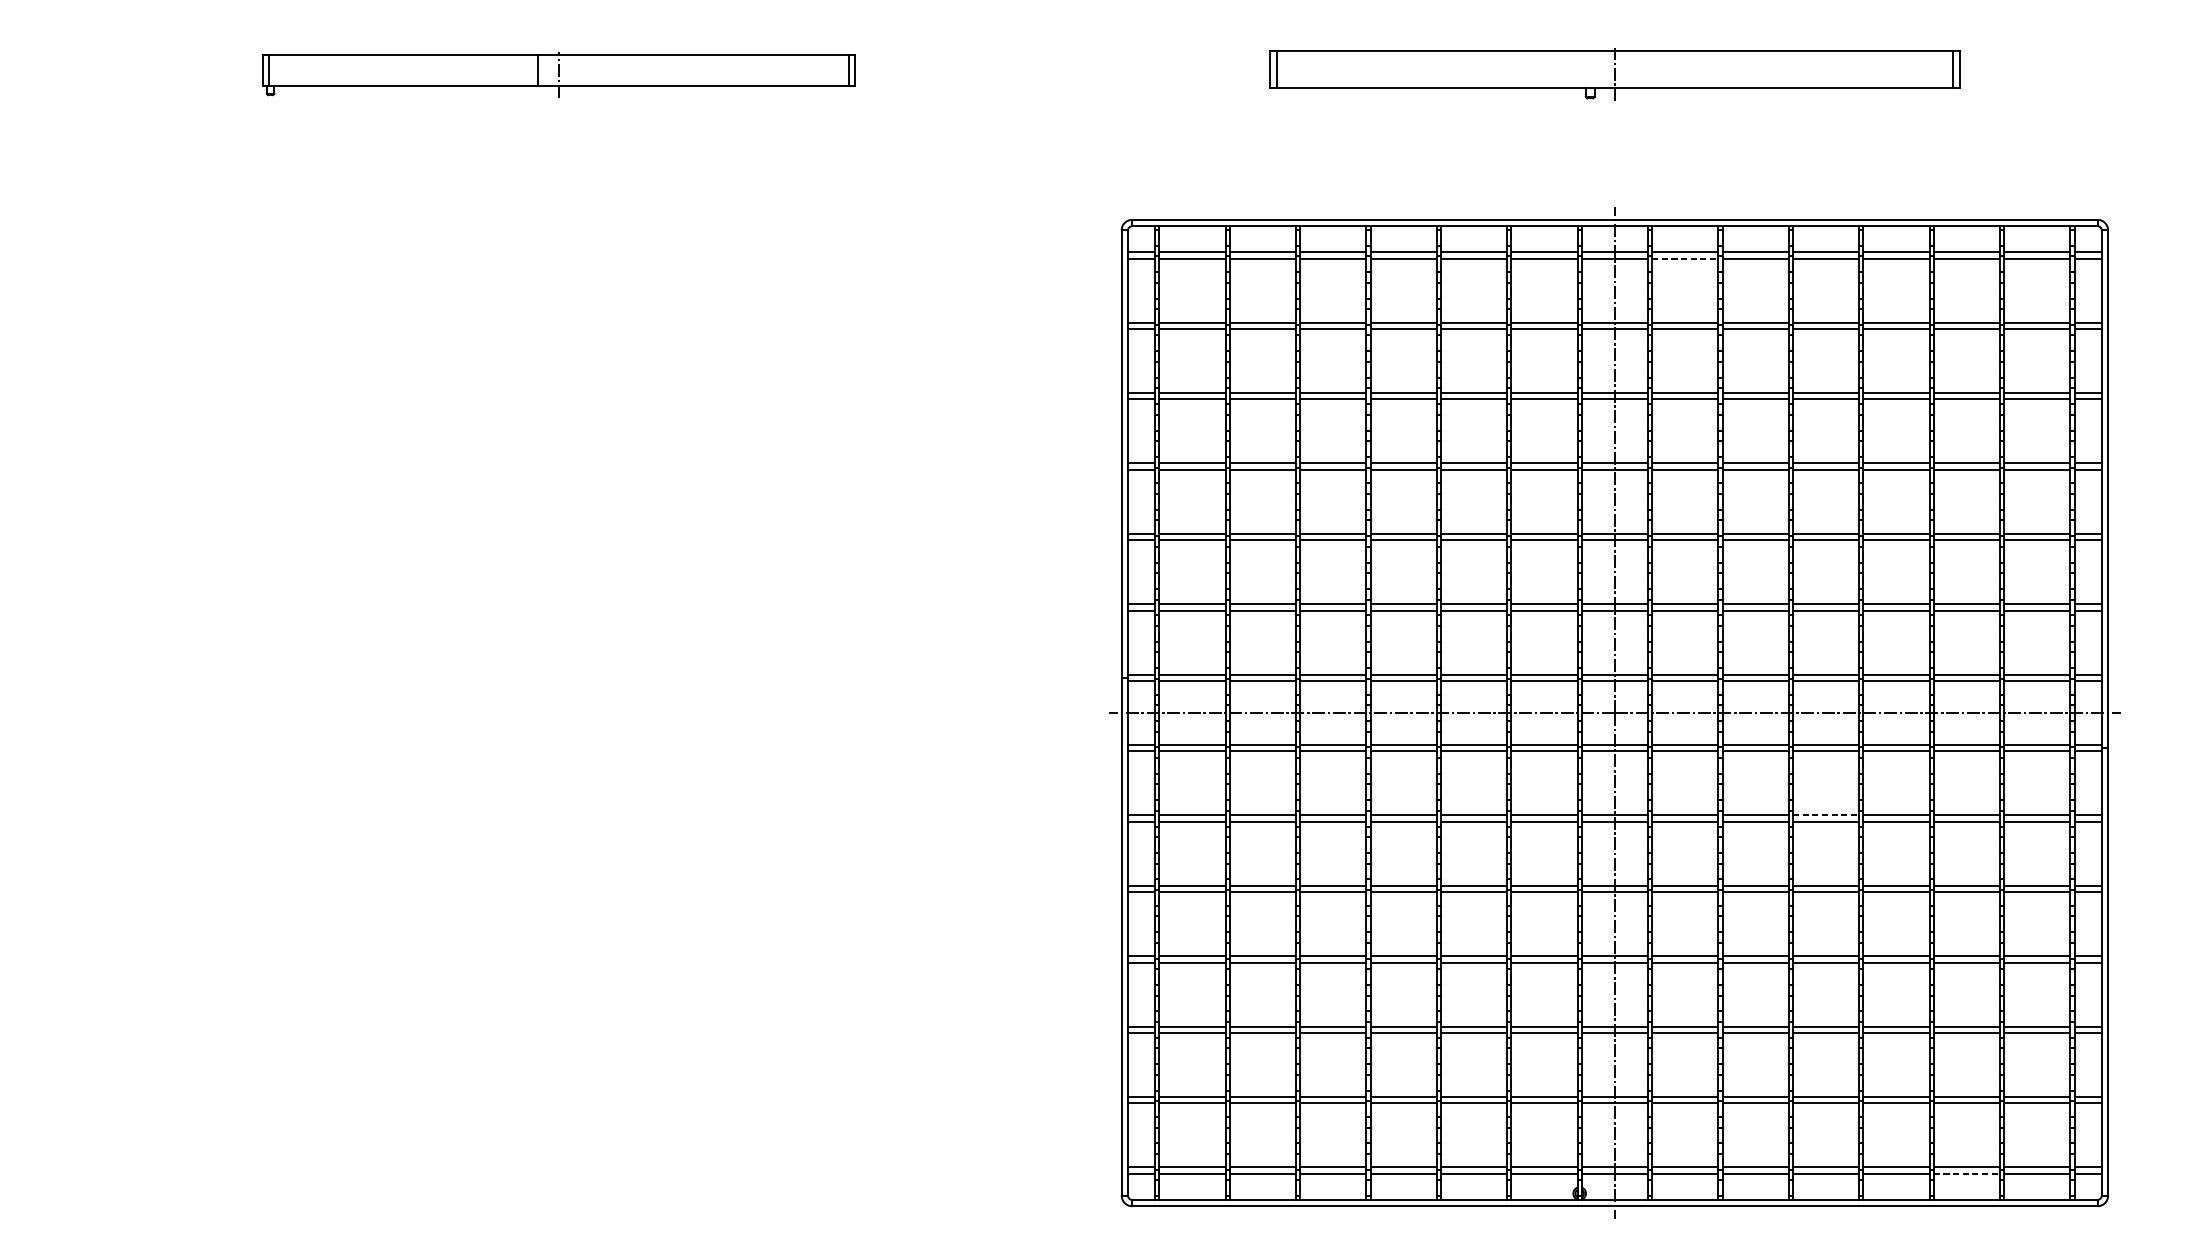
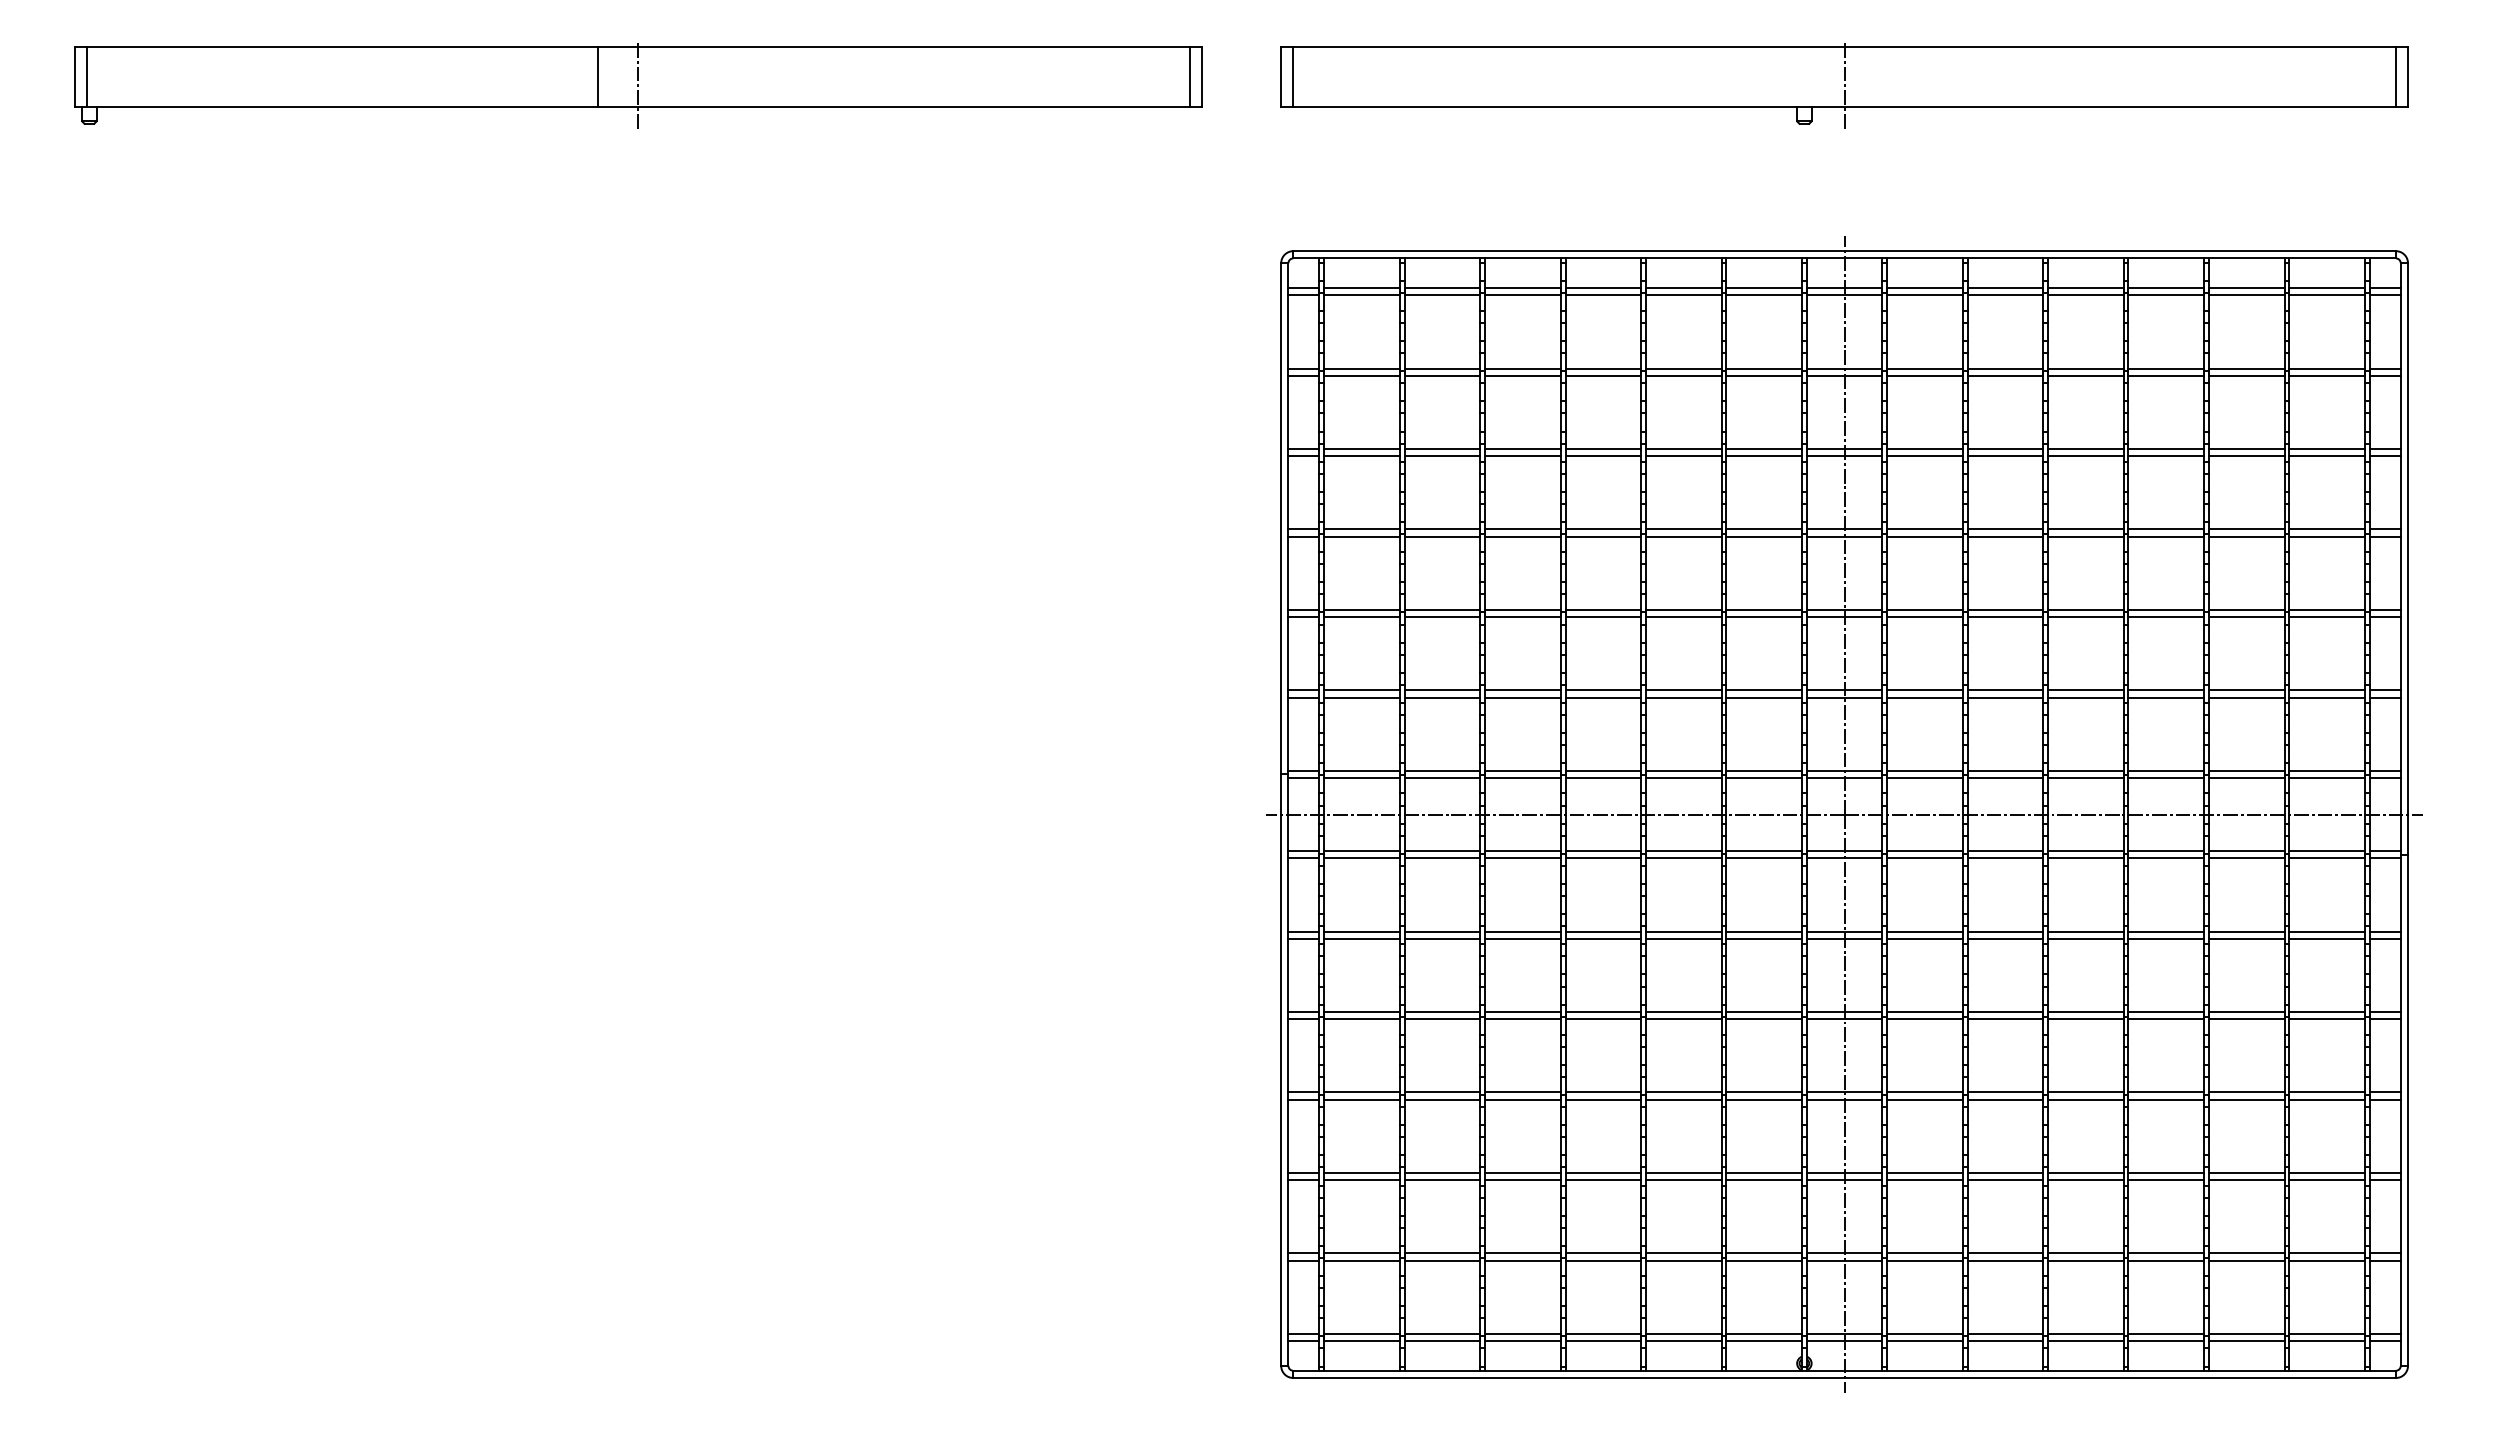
part: (559, 74) -> (638, 85), size x1.67
part: (1614, 74) -> (1844, 85), size x1.43
line: (1685, 258) -> (1925, 295), dashed -> solid
line: (1825, 815) -> (2085, 931), dashed -> solid
line: (1966, 1173) -> (2246, 1340), dashed -> solid

